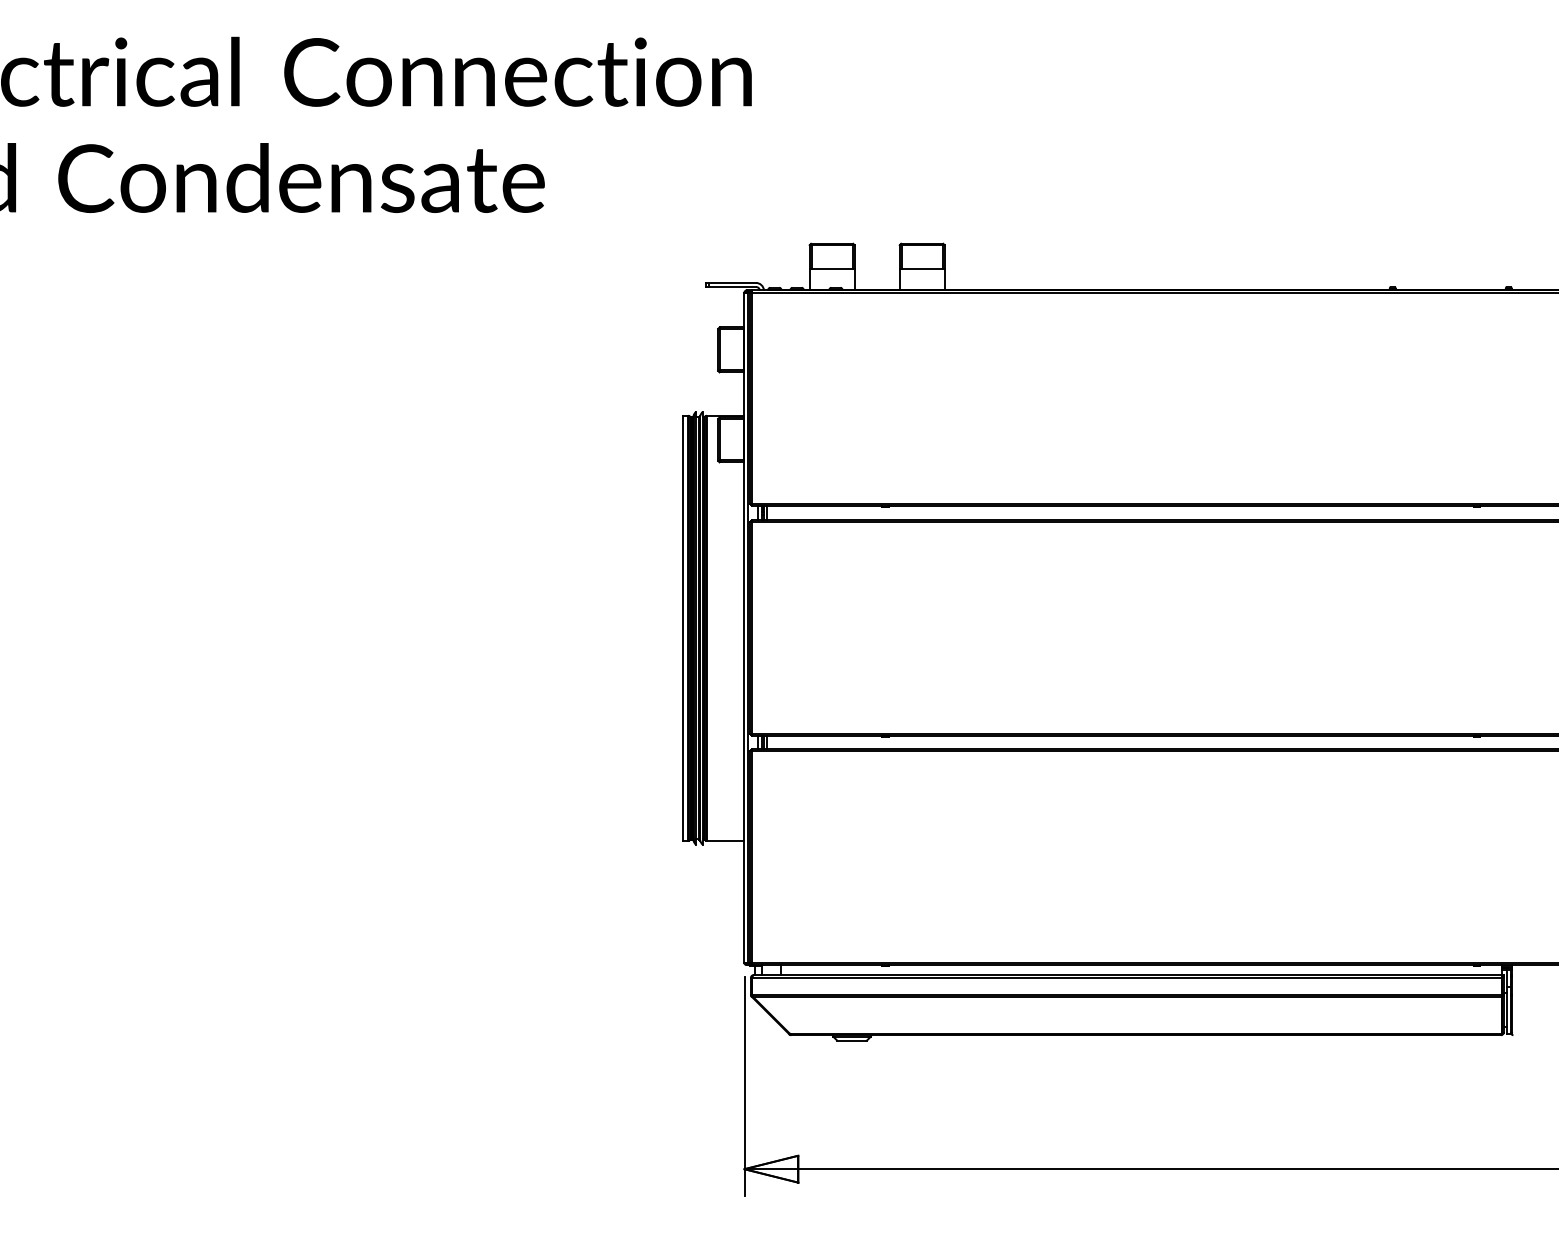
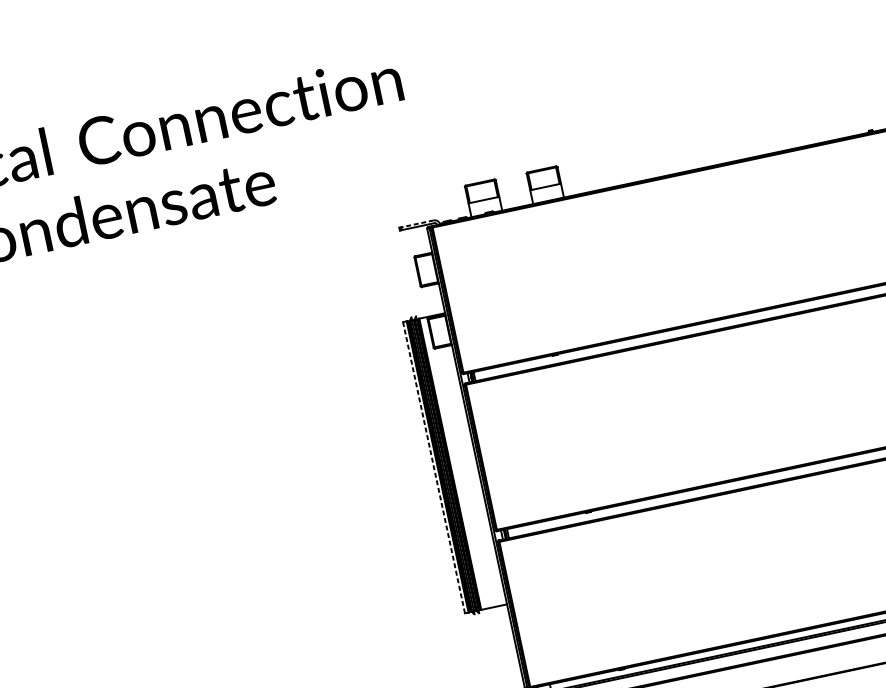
line: (732, 282) -> (417, 223), solid -> dashed
line: (683, 627) -> (434, 467), solid -> dashed

